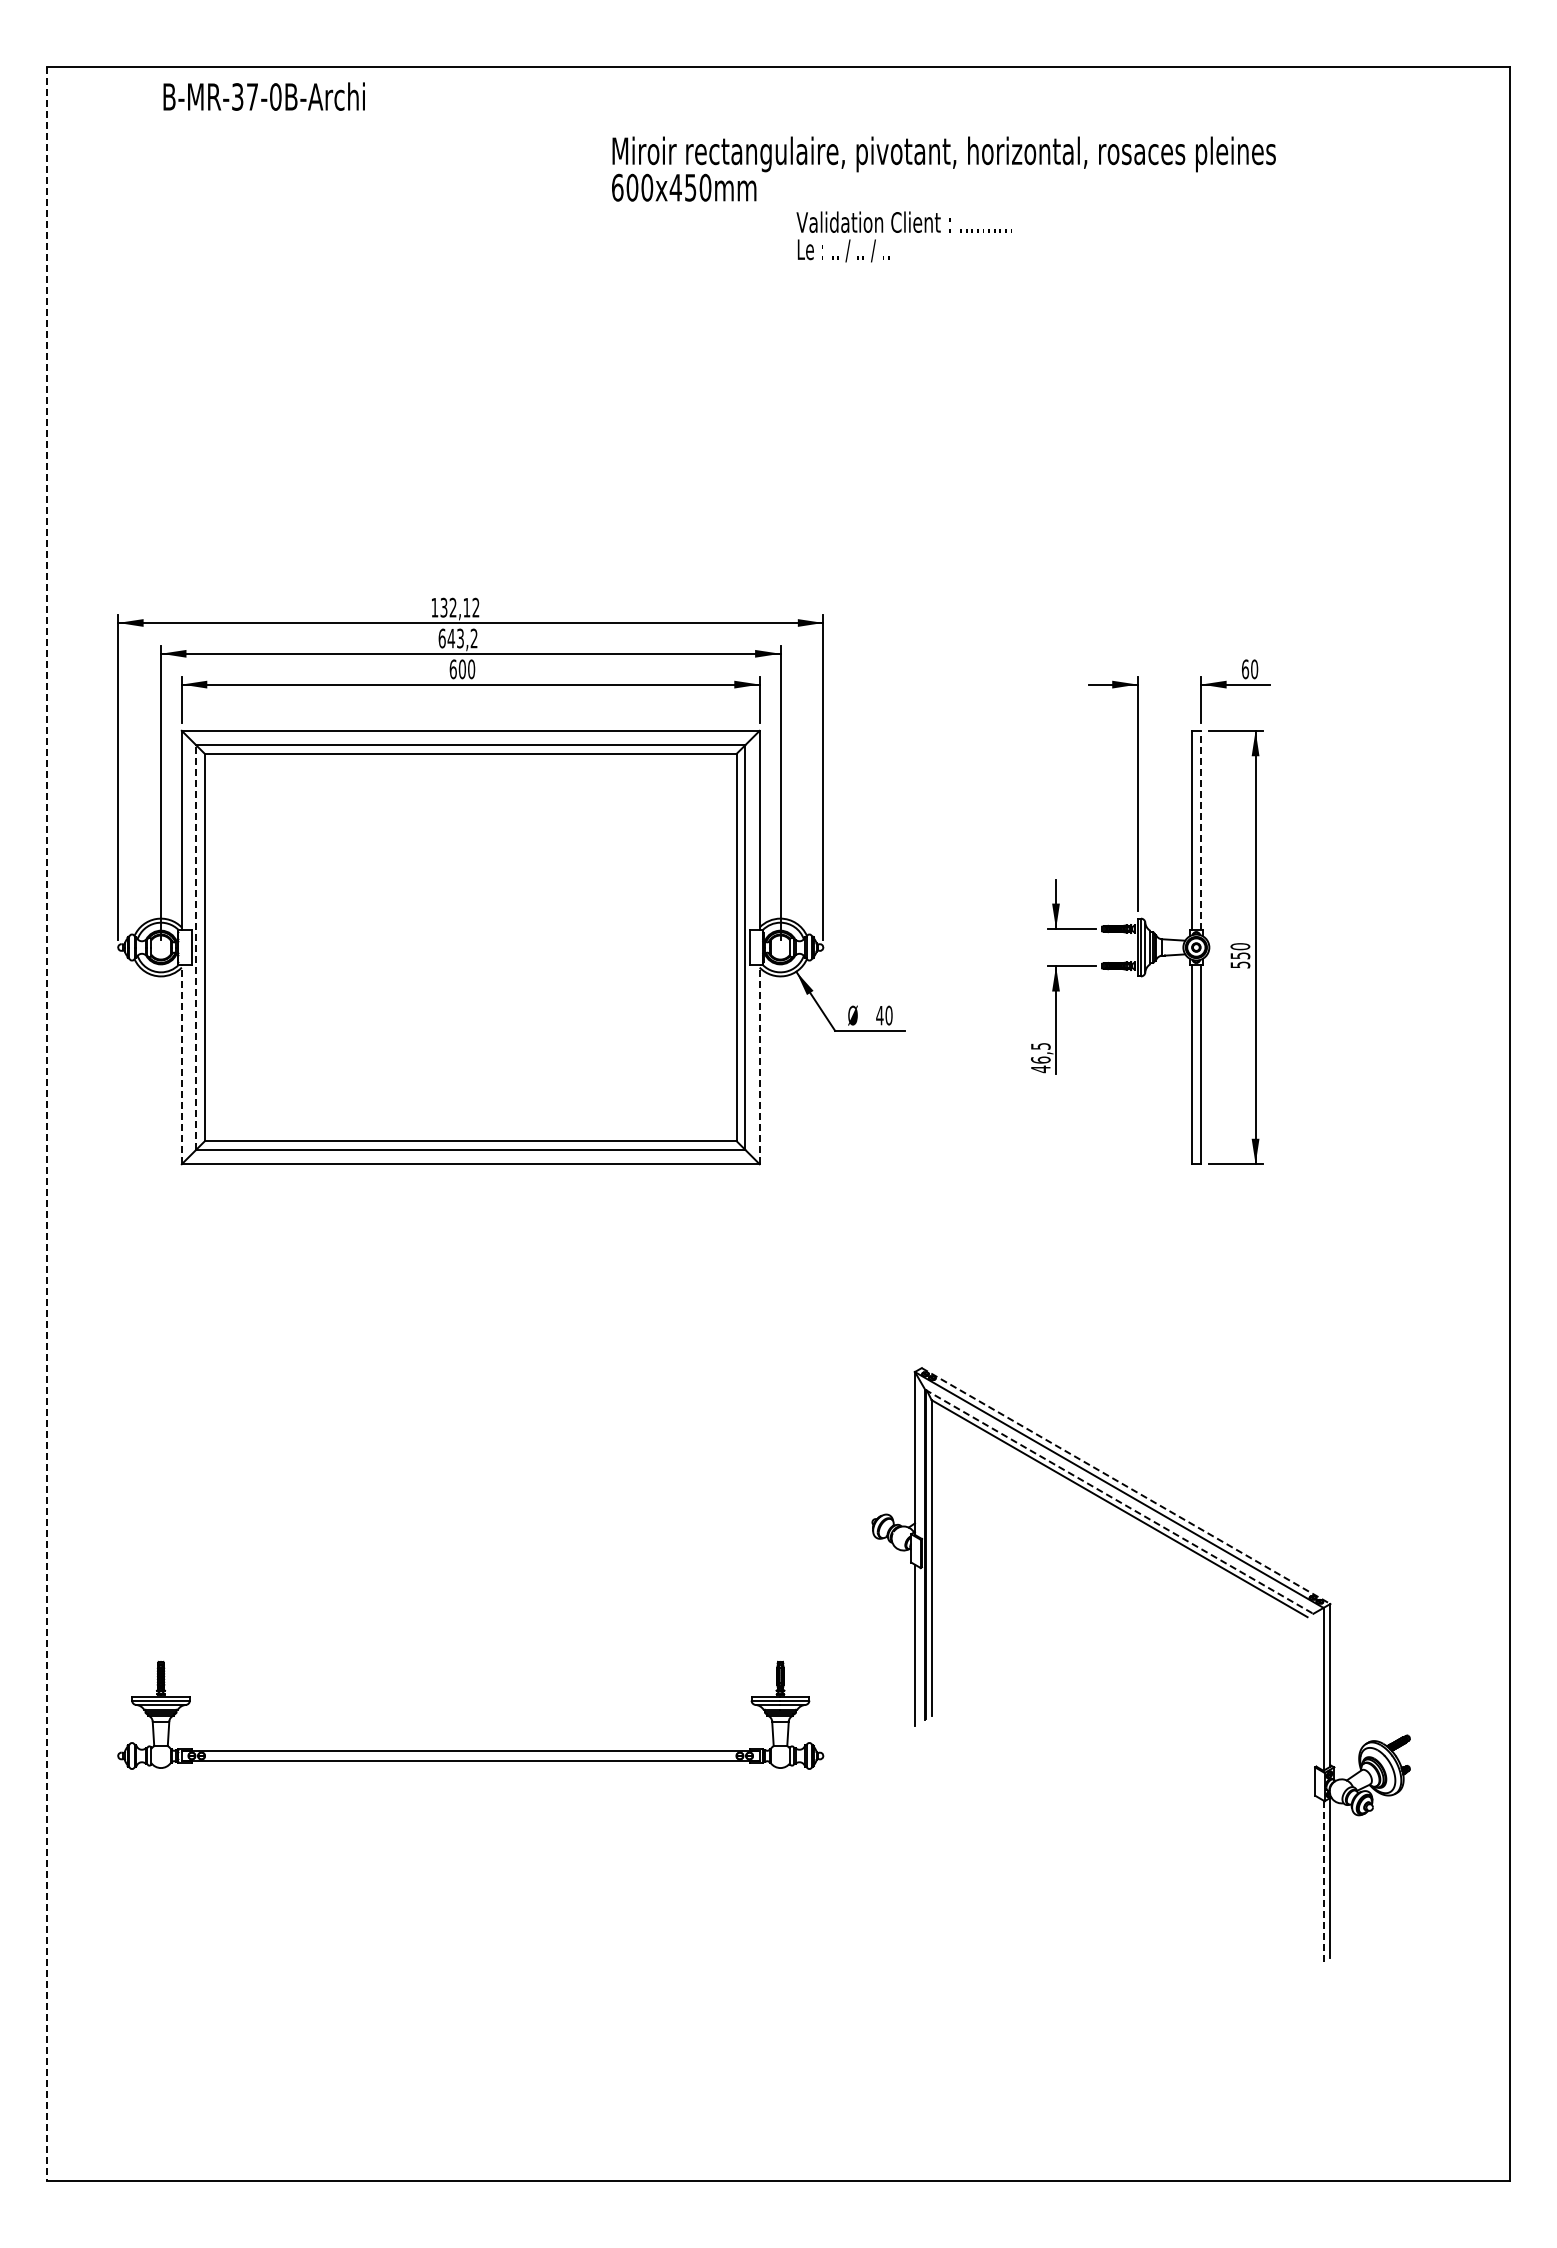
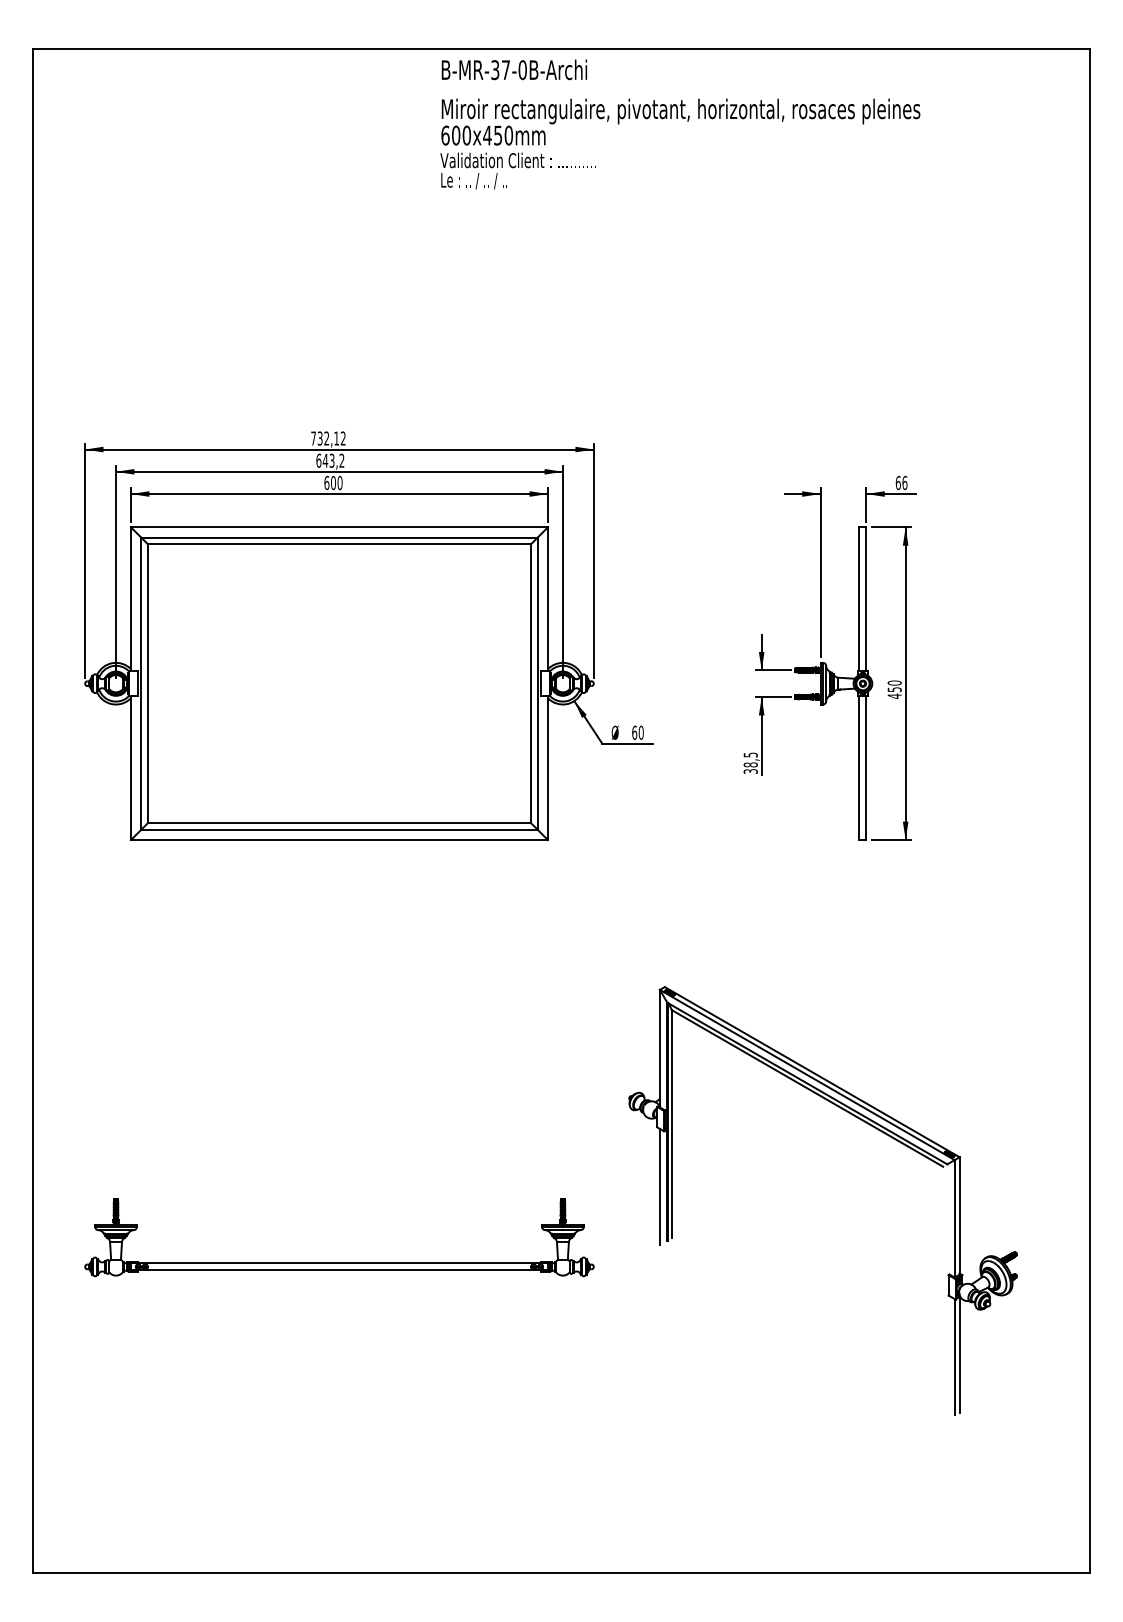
text: (263, 96) -> (513, 69), moved
text: (903, 236) -> (517, 170), moved
text: (434, 607) -> (313, 438), 132,12 -> 732,12
text: (1254, 668) -> (904, 482), 60 -> 66
line: (1201, 830) -> (866, 599), dashed -> solid
line: (196, 947) -> (141, 683), dashed -> solid
text: (1240, 964) -> (894, 695), 550 -> 450
text: (879, 1015) -> (634, 732), 40 -> 60
line: (181, 1064) -> (130, 768), dashed -> solid
line: (759, 1064) -> (547, 768), dashed -> solid
text: (1040, 1064) -> (750, 768), 46,5 -> 38,5
line: (46, 1124) -> (33, 811), dashed -> solid
line: (1126, 1486) -> (812, 1072), dashed -> solid
line: (1119, 1502) -> (807, 1084), dashed -> solid
line: (1323, 1881) -> (954, 1357), dashed -> solid

